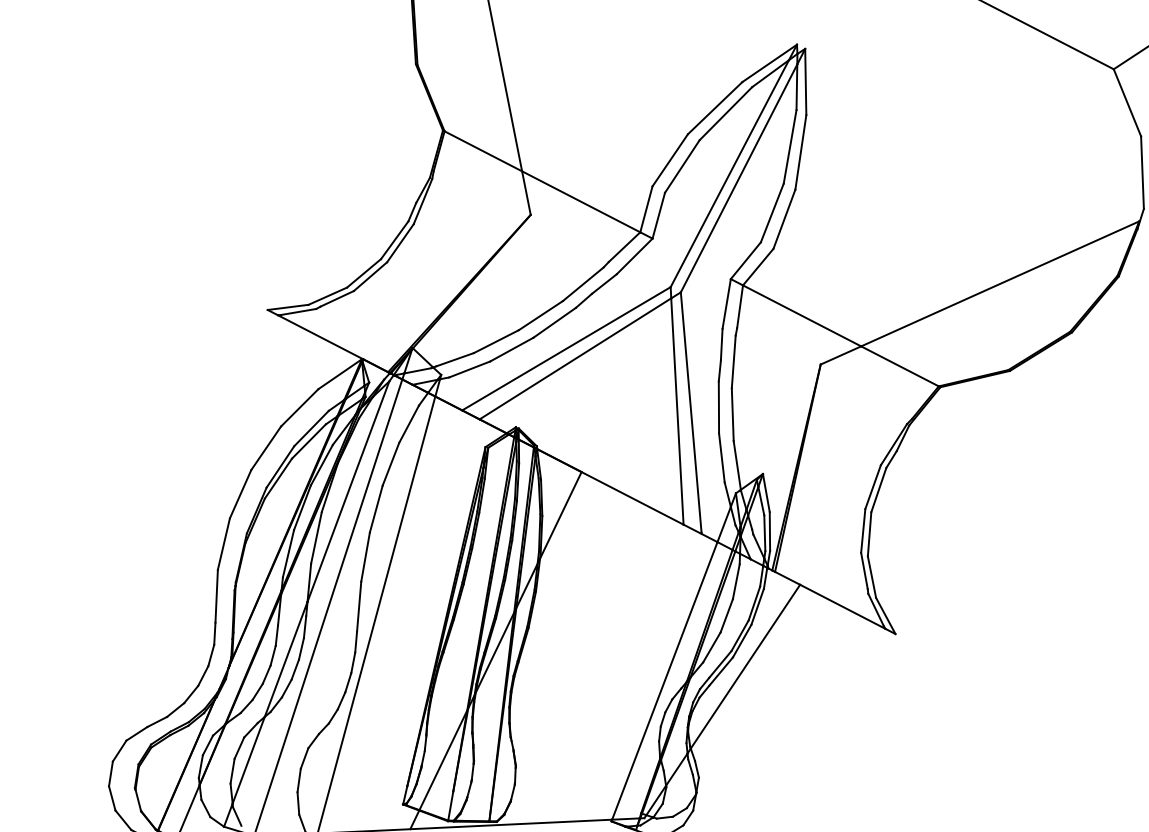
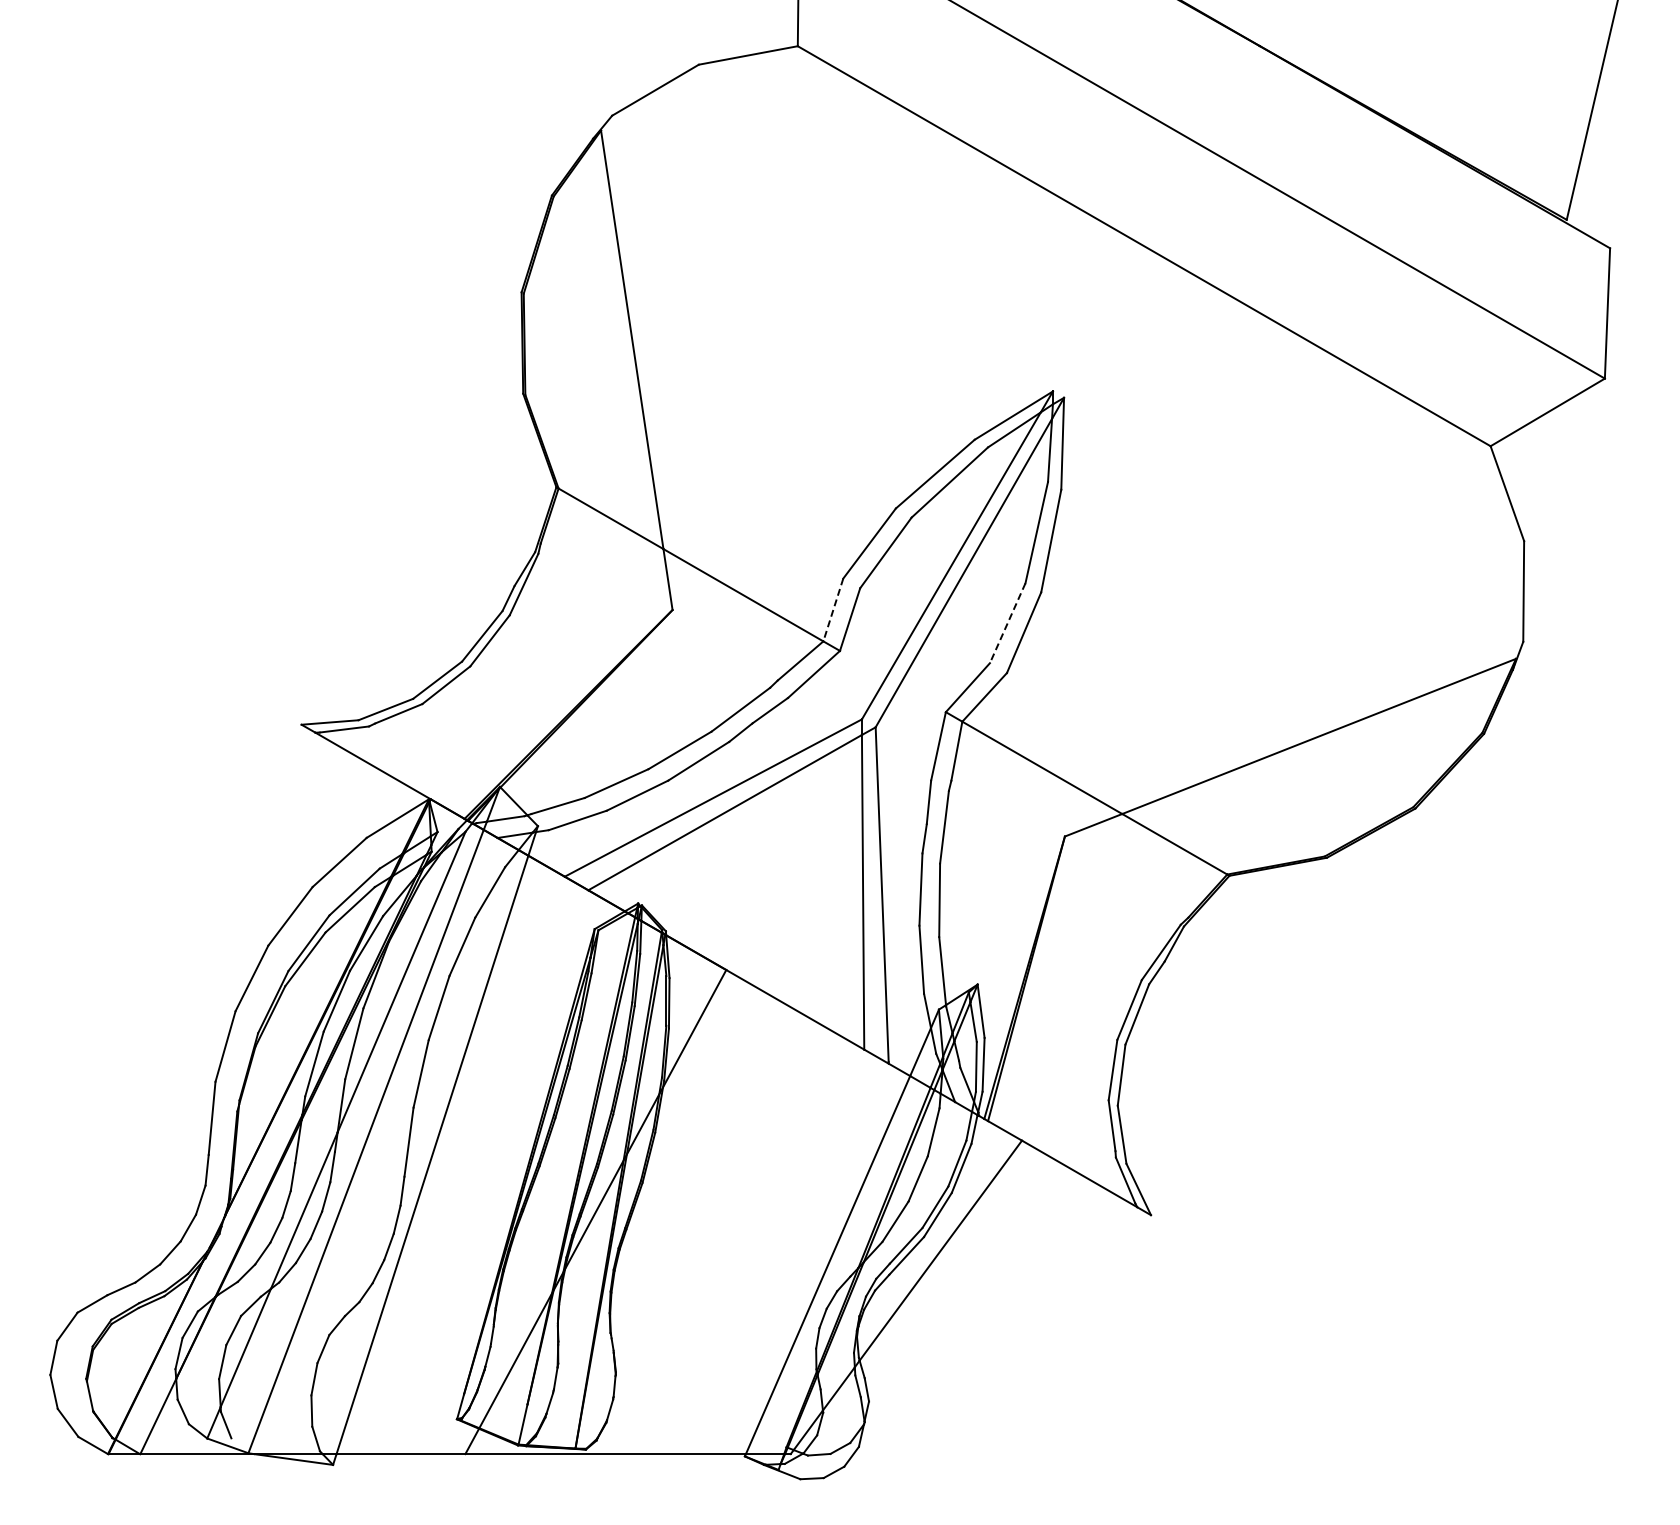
line: (646, 209) -> (833, 609), solid -> dashed
line: (772, 213) -> (1007, 623), solid -> dashed

